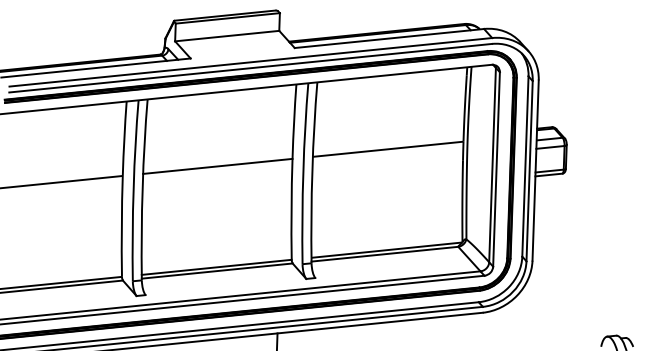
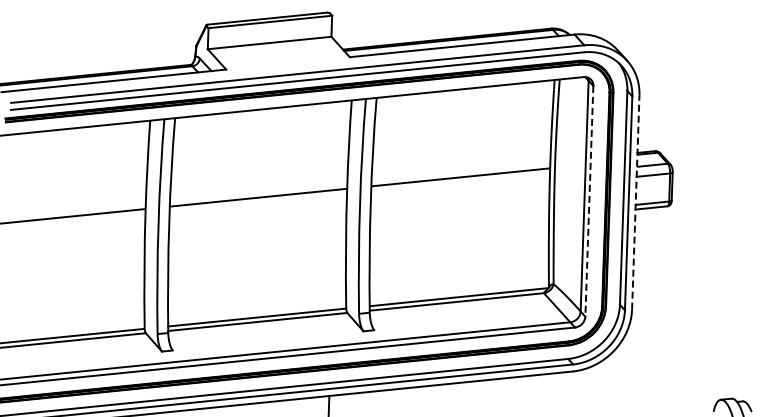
line: (496, 169) -> (589, 201), solid -> dashed
line: (535, 170) -> (635, 202), solid -> dashed

